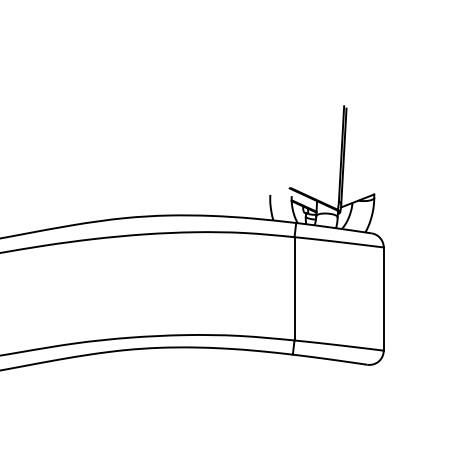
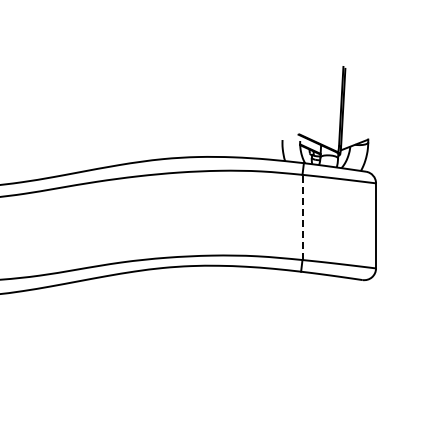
line: (294, 288) -> (302, 217), solid -> dashed

